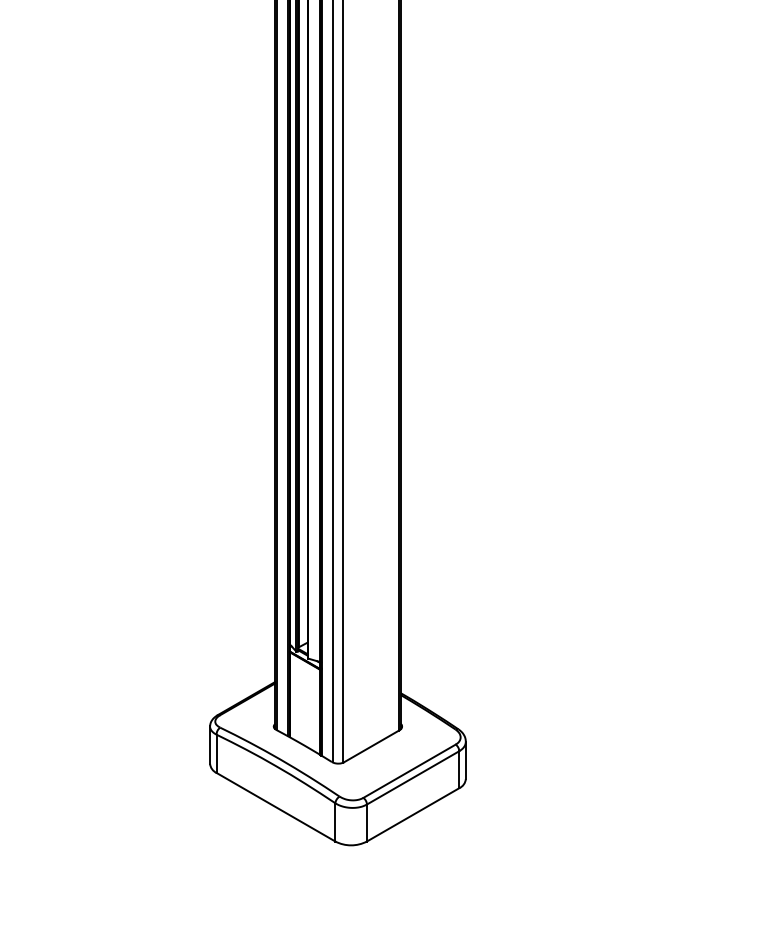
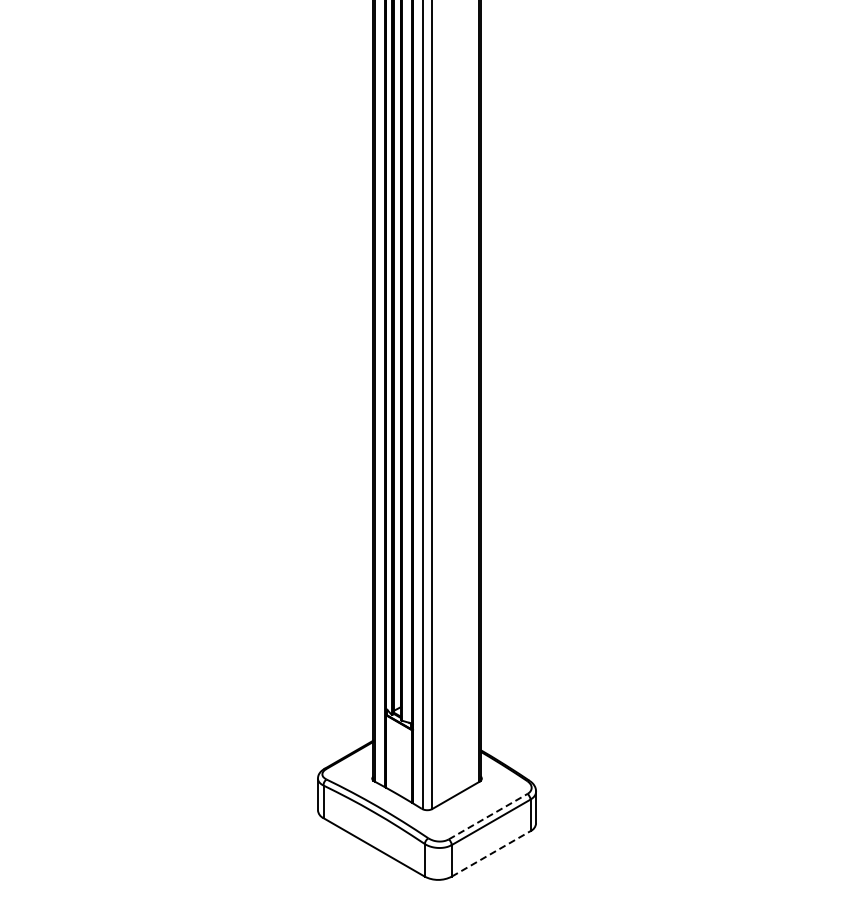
line: (410, 771) -> (488, 816), solid -> dashed
line: (413, 814) -> (491, 853), solid -> dashed

